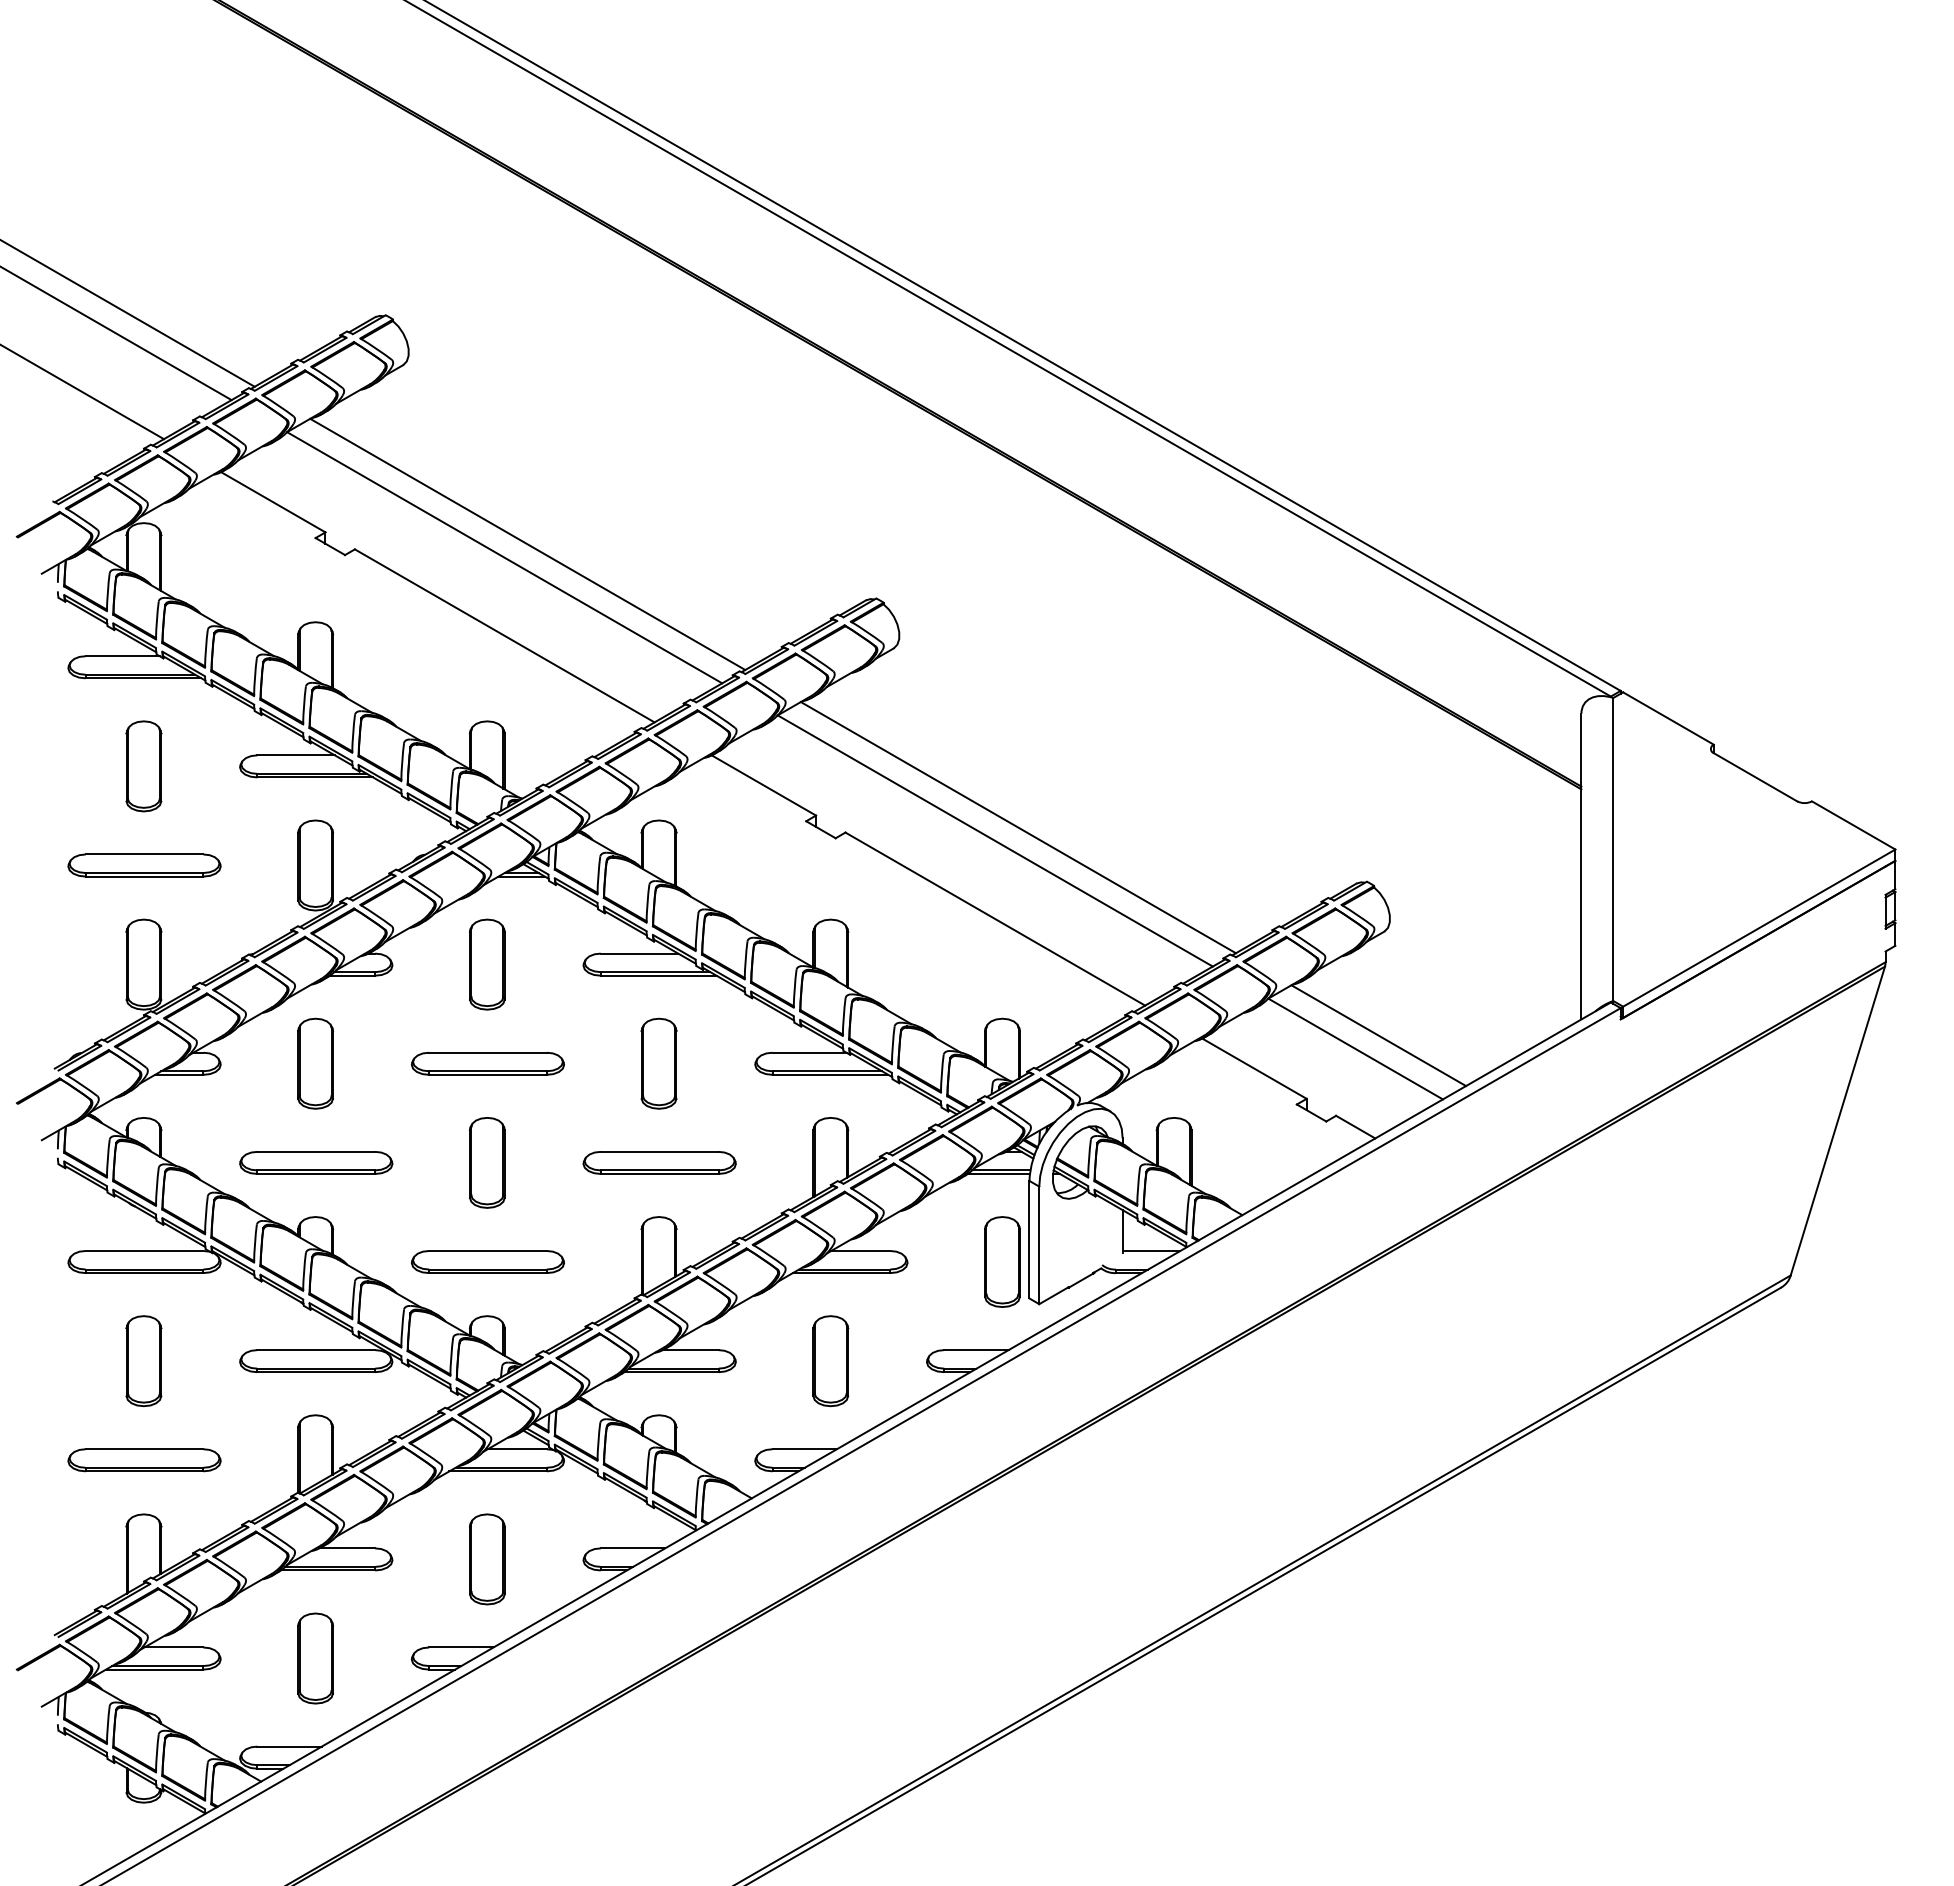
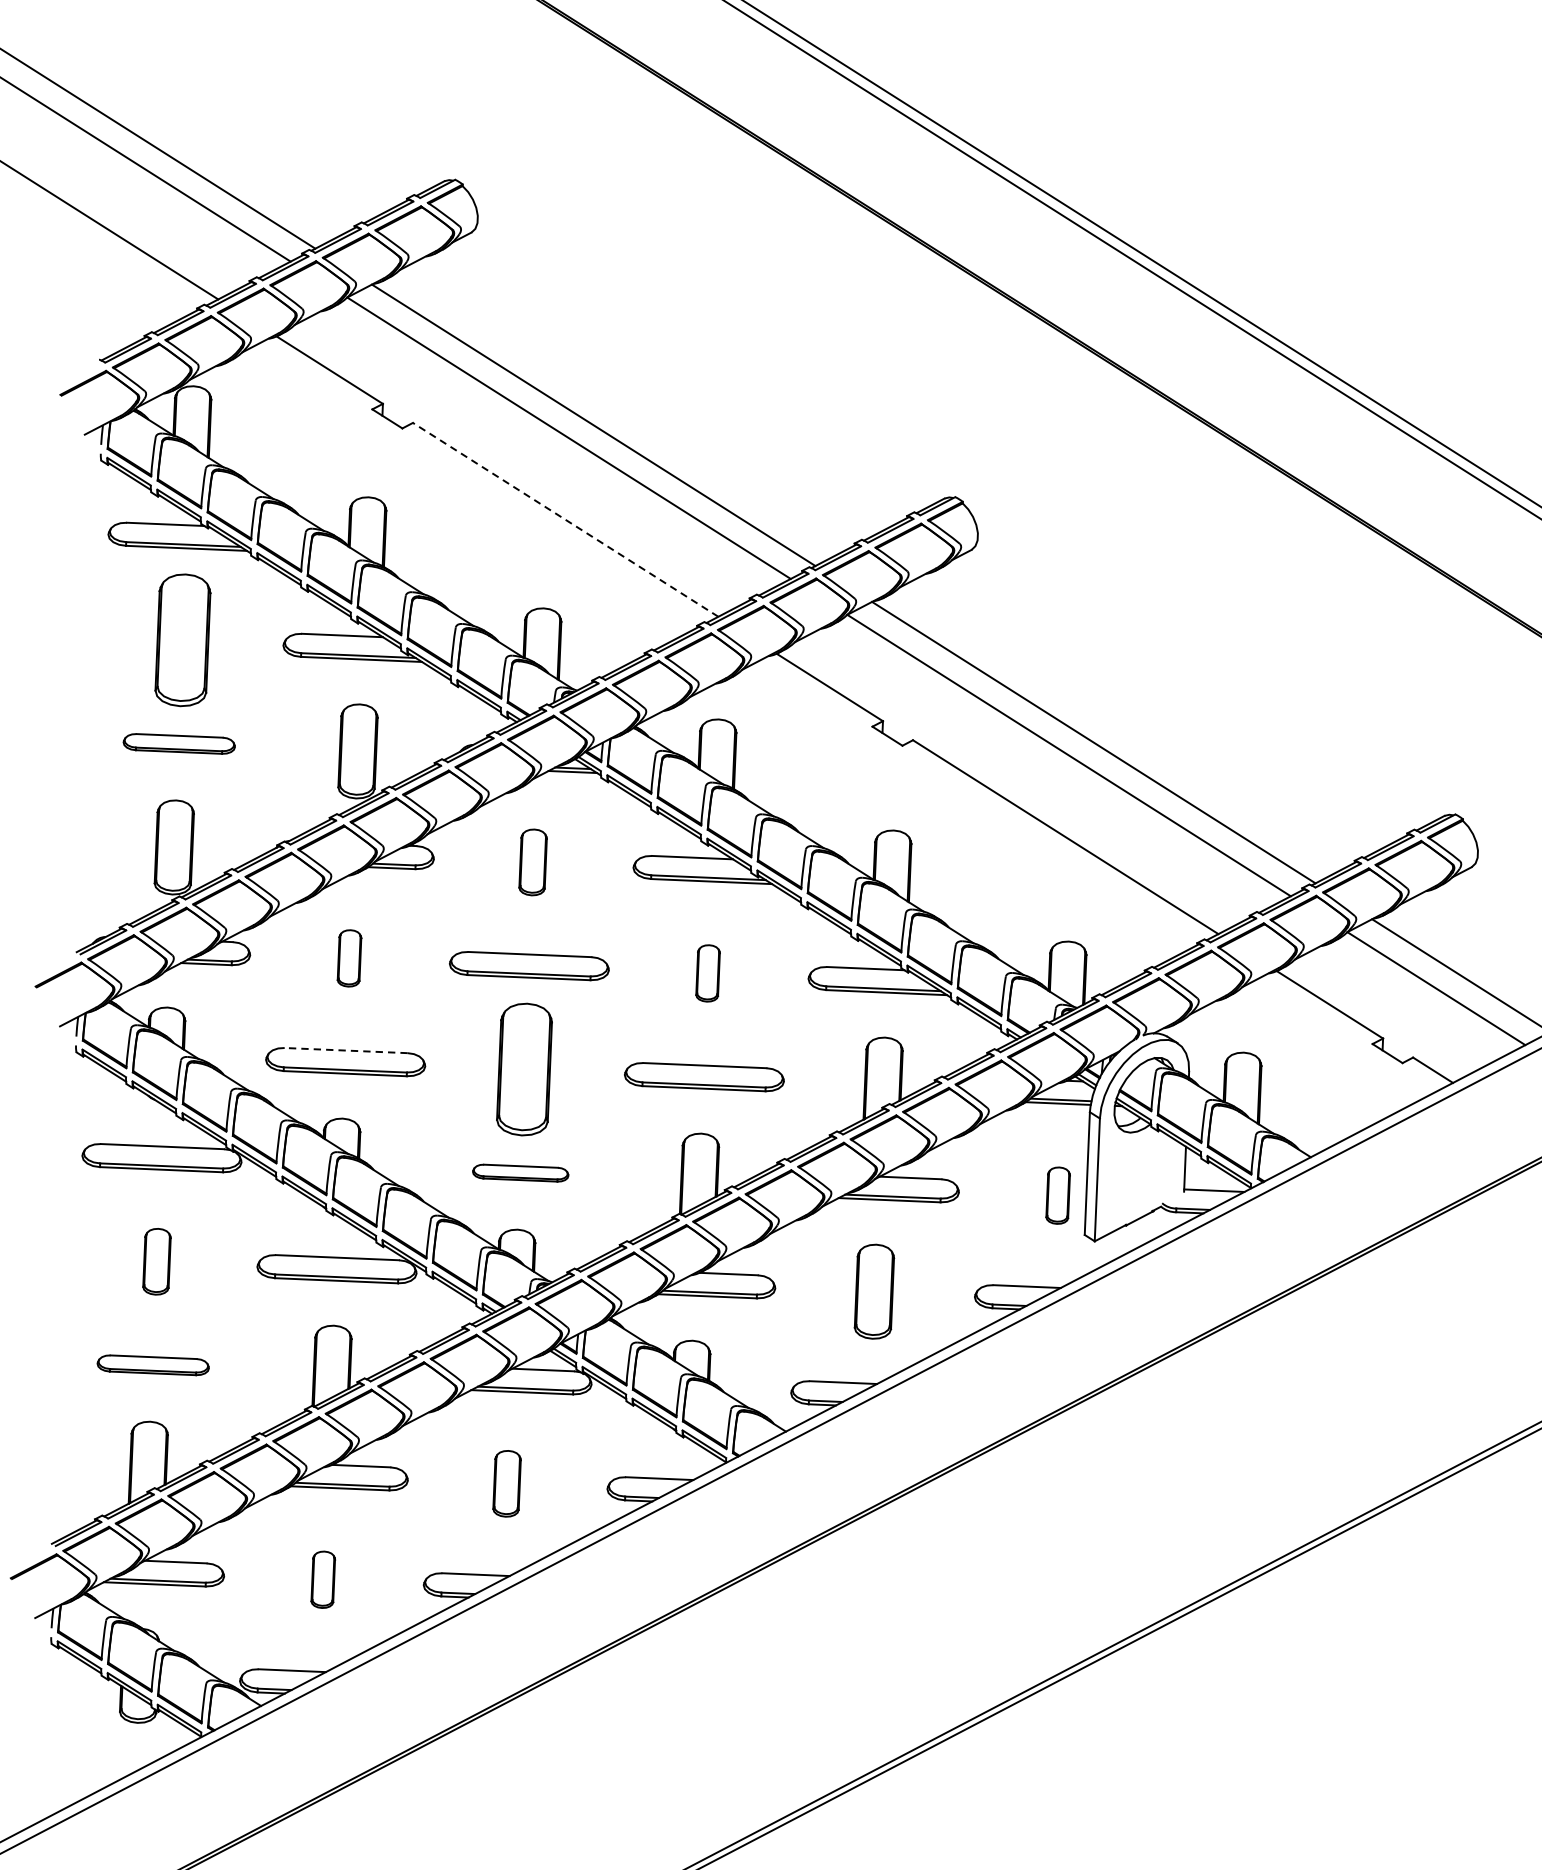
line: (504, 635) -> (565, 519), solid -> dashed
part: (143, 766) -> (182, 640), size x1.4
part: (144, 865) -> (179, 743), size x0.7
part: (487, 964) -> (533, 862), size x0.7
part: (315, 1063) -> (349, 958), size x0.6
part: (658, 1063) -> (707, 973), size x0.6
line: (316, 1151) -> (346, 1050), solid -> dashed
part: (486, 1162) -> (523, 1069), size x1.4
part: (487, 1261) -> (520, 1172), size x0.6
part: (1002, 1261) -> (1058, 1195), size x0.6
part: (143, 1361) -> (156, 1262), size x0.7
part: (144, 1460) -> (153, 1365), size x0.7
part: (487, 1559) -> (507, 1483), size x0.7
part: (315, 1658) -> (323, 1579), size x0.6

